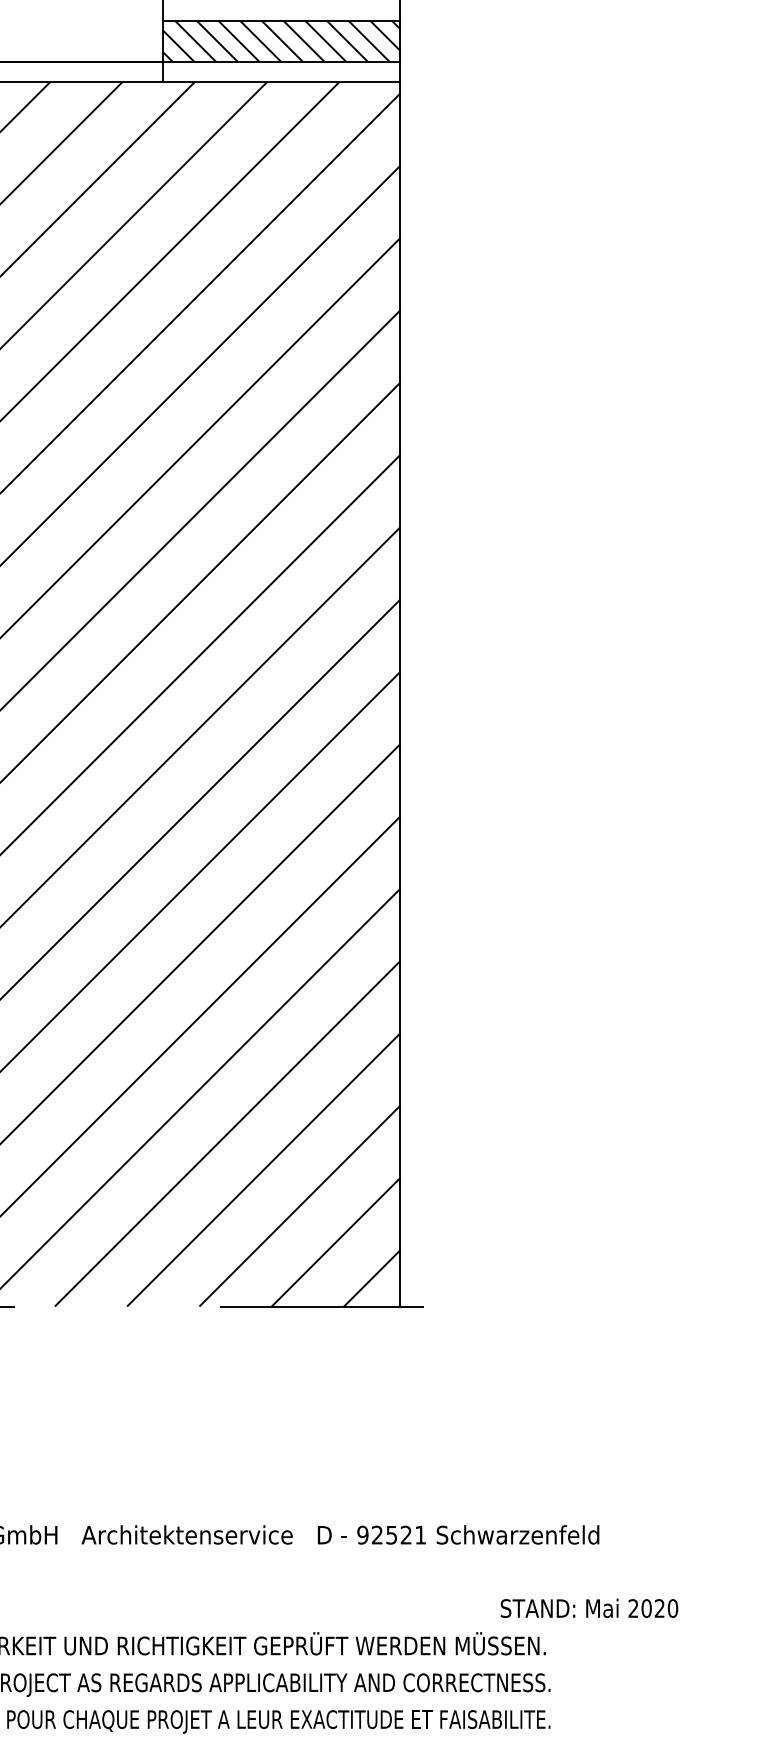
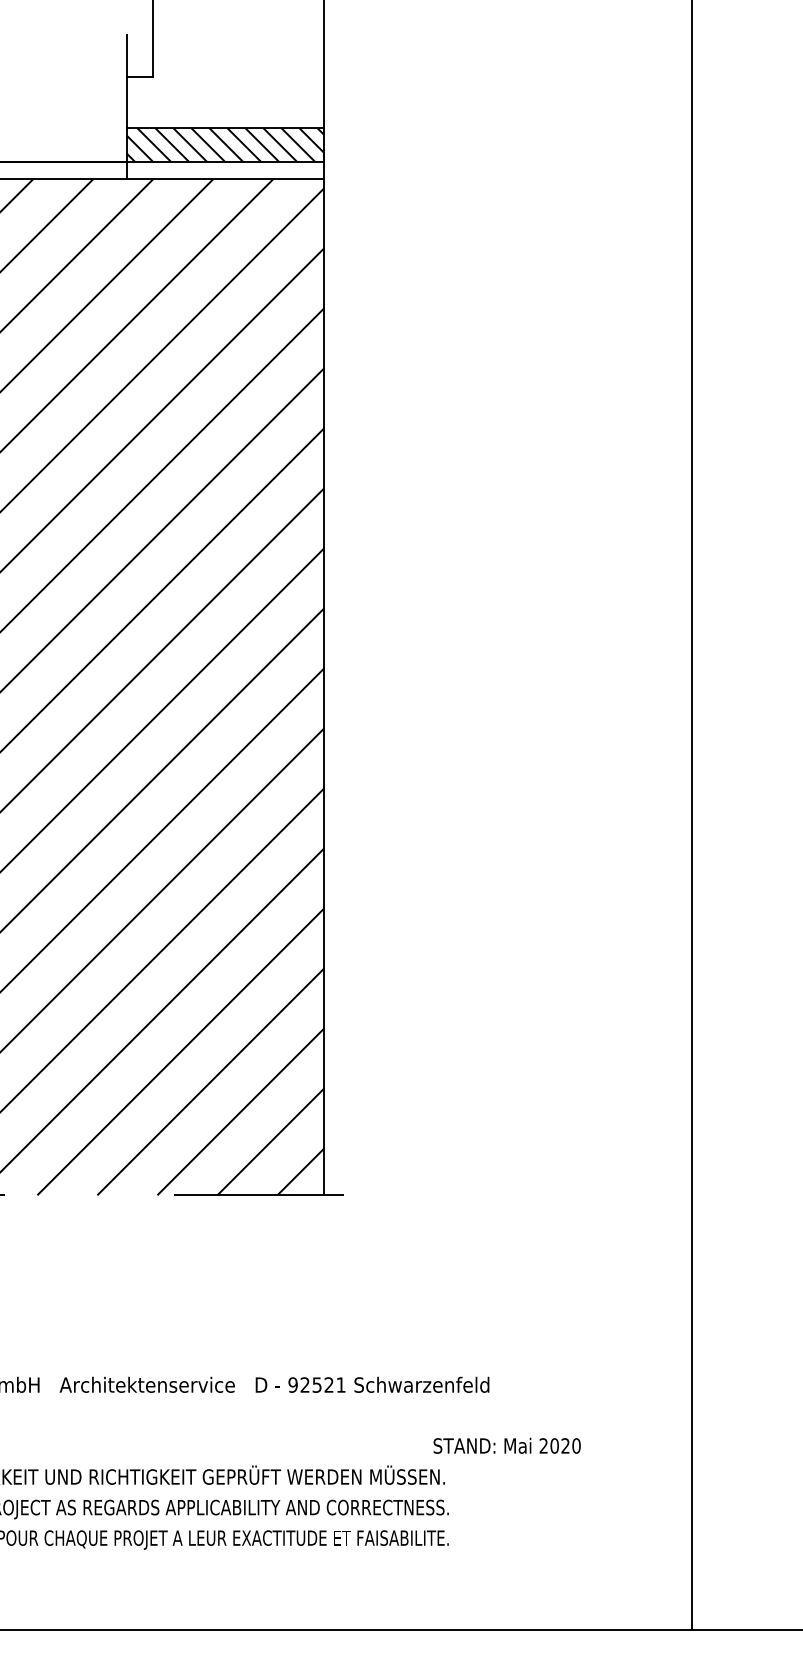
text: (588, 1607) -> (506, 1445), moved

